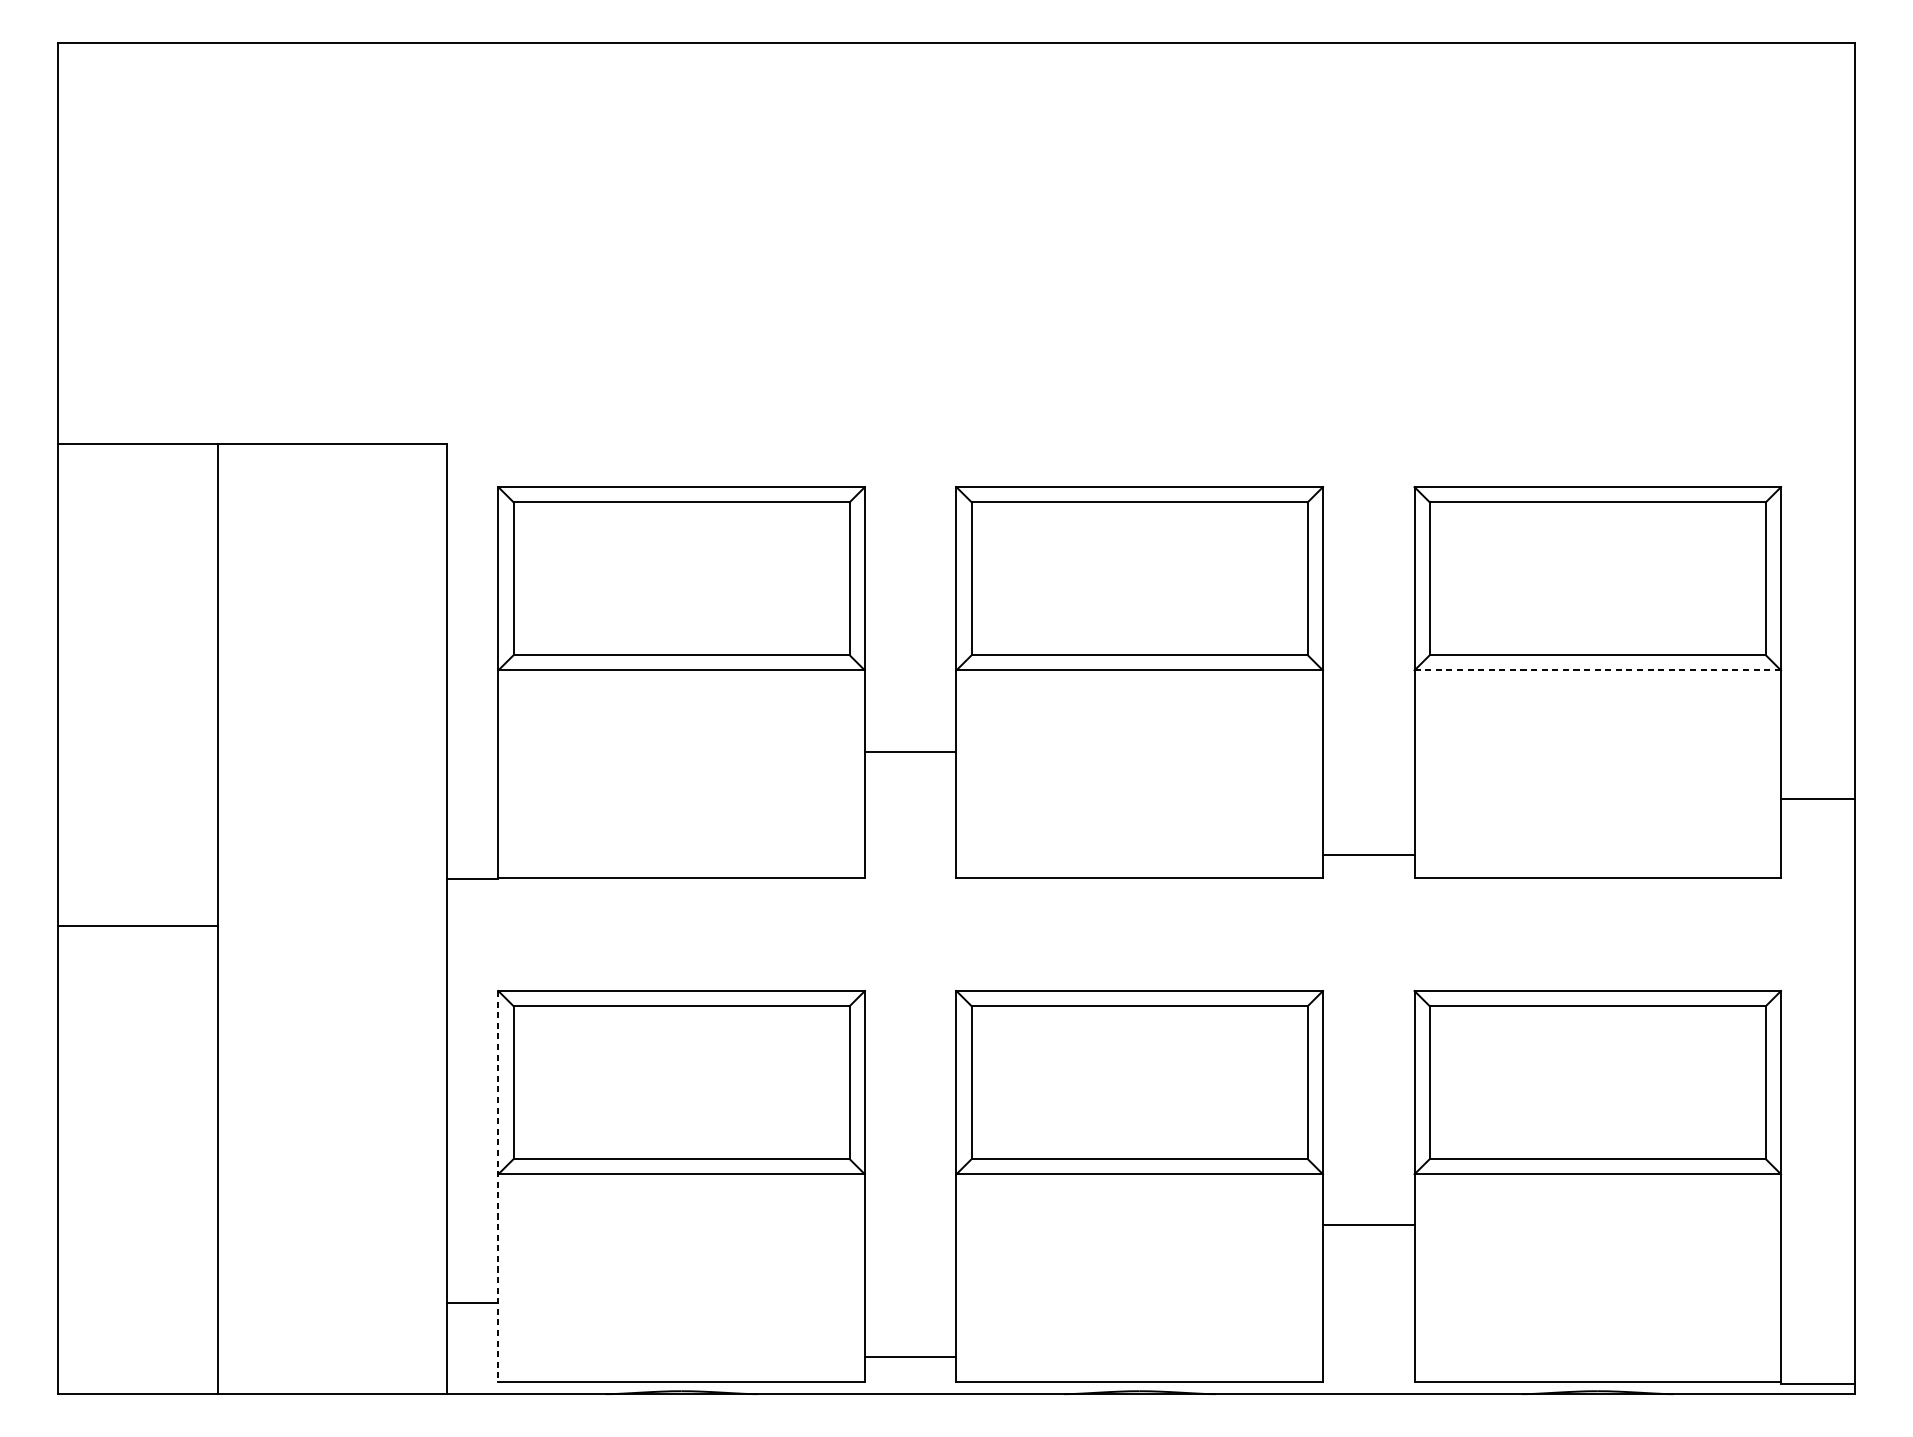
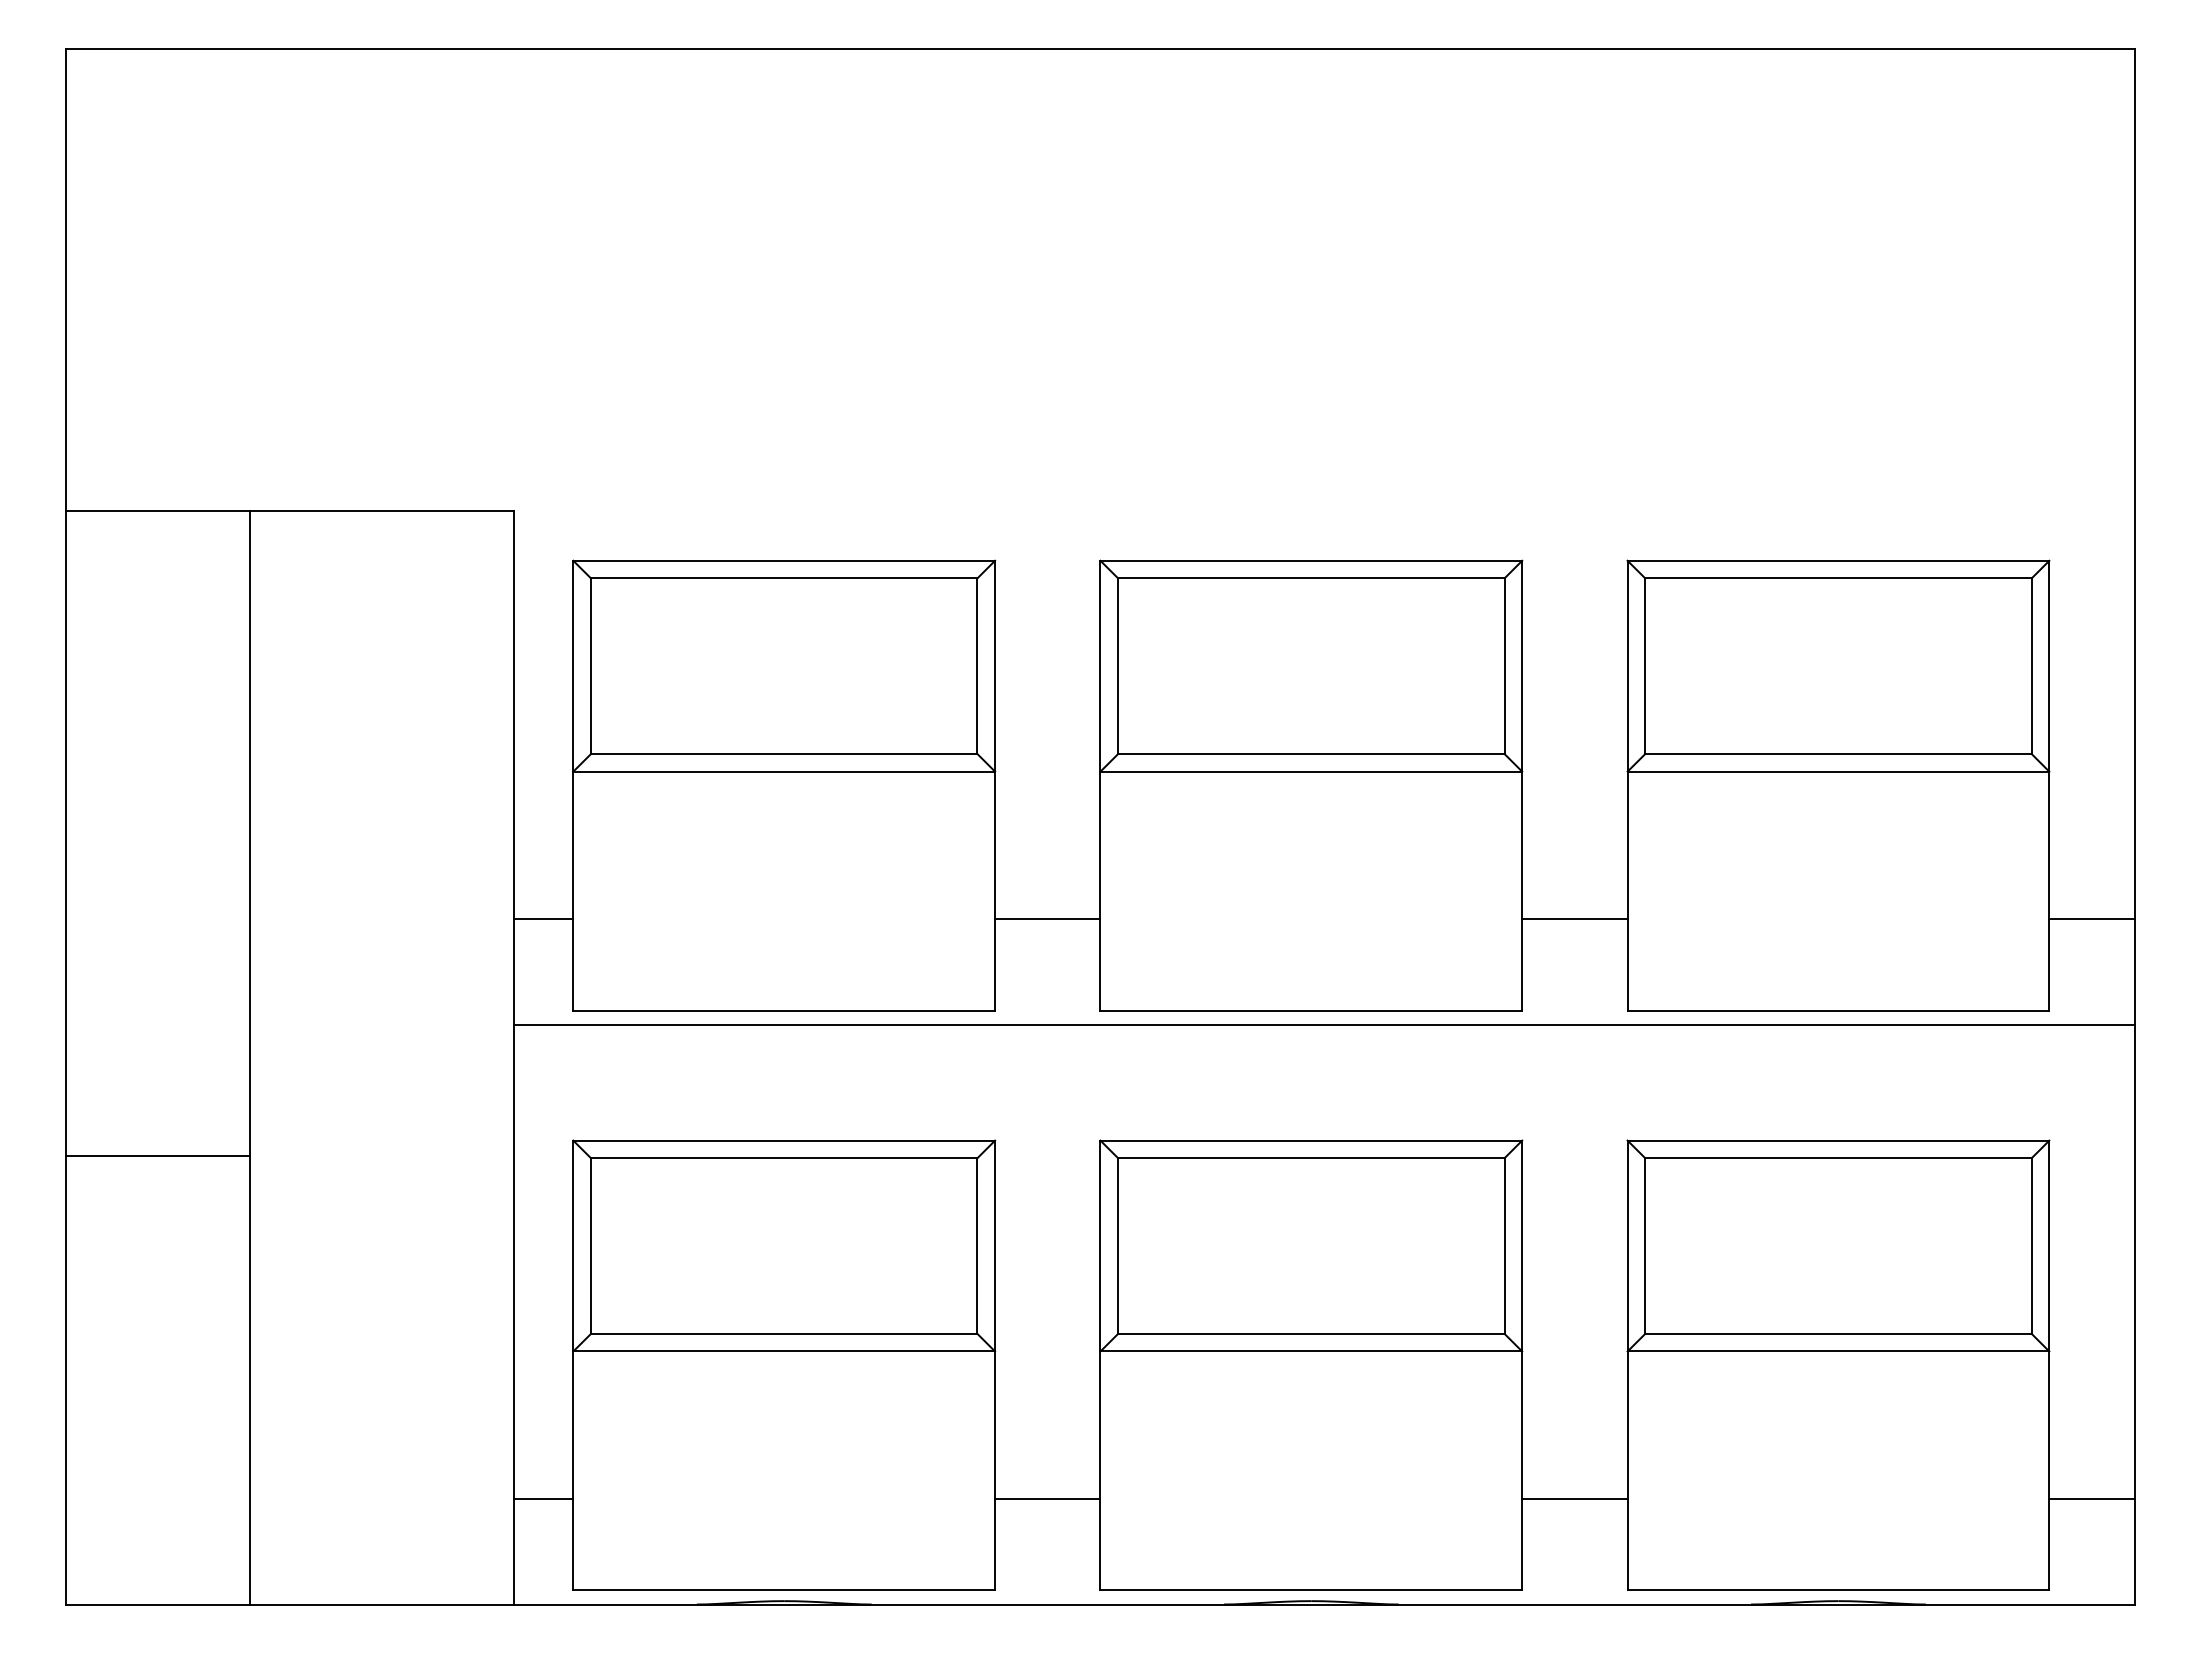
line: (1597, 670) -> (1838, 771), dashed -> solid
line: (910, 751) -> (1047, 919), moved
line: (1368, 855) -> (1574, 919), moved
line: (472, 879) -> (543, 919), moved
line: (1151, 890) -> (1324, 1024), added
line: (137, 925) -> (158, 1156), moved
line: (498, 1186) -> (573, 1365), dashed -> solid
line: (1368, 1225) -> (1574, 1499), moved
line: (910, 1357) -> (1047, 1499), moved
line: (1817, 1384) -> (2091, 1499), moved

